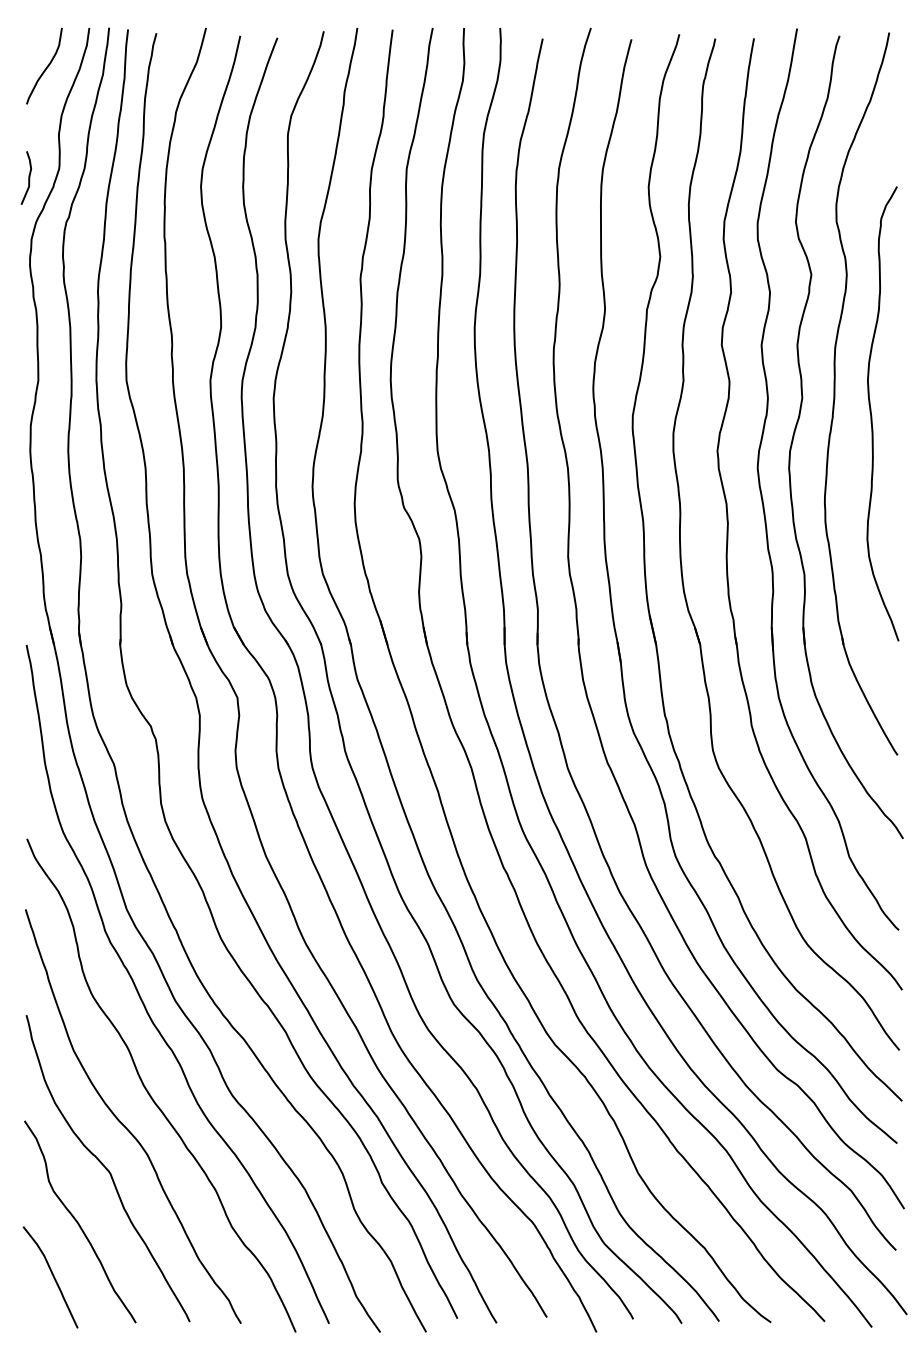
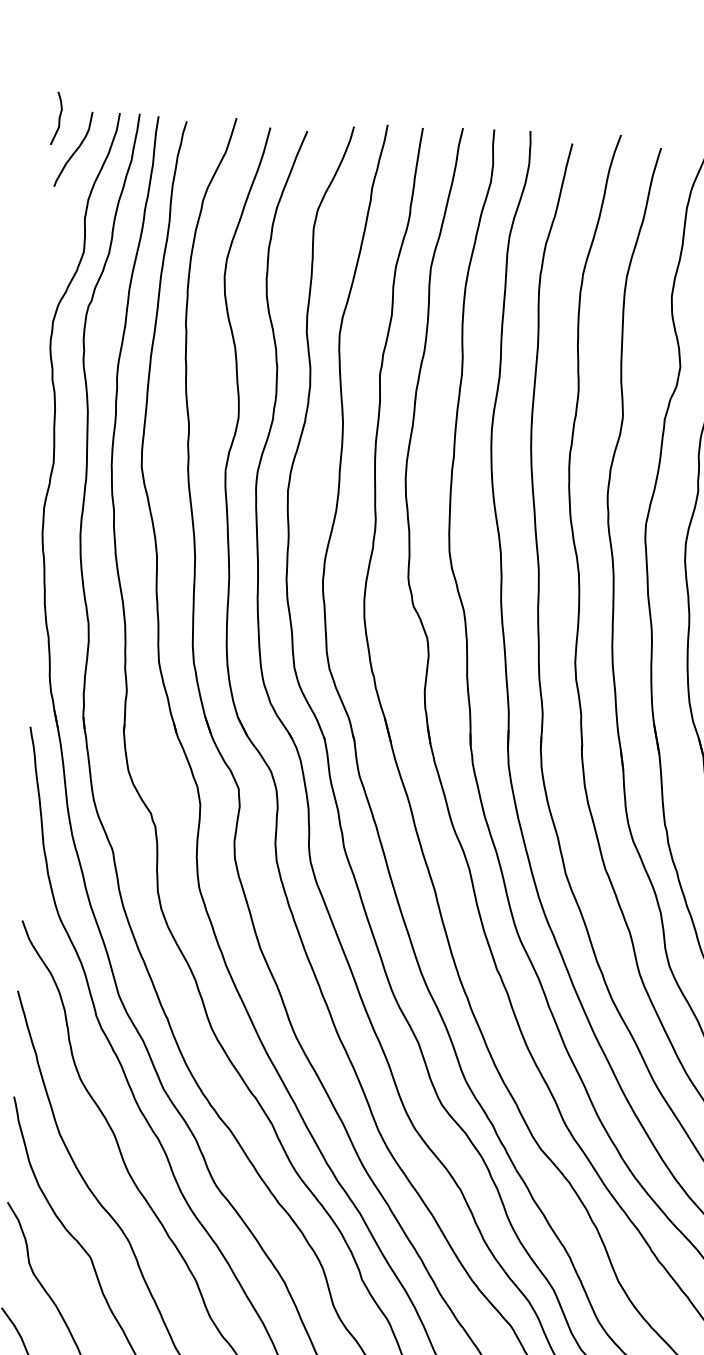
curve: (28, 177) -> (58, 117), moved

